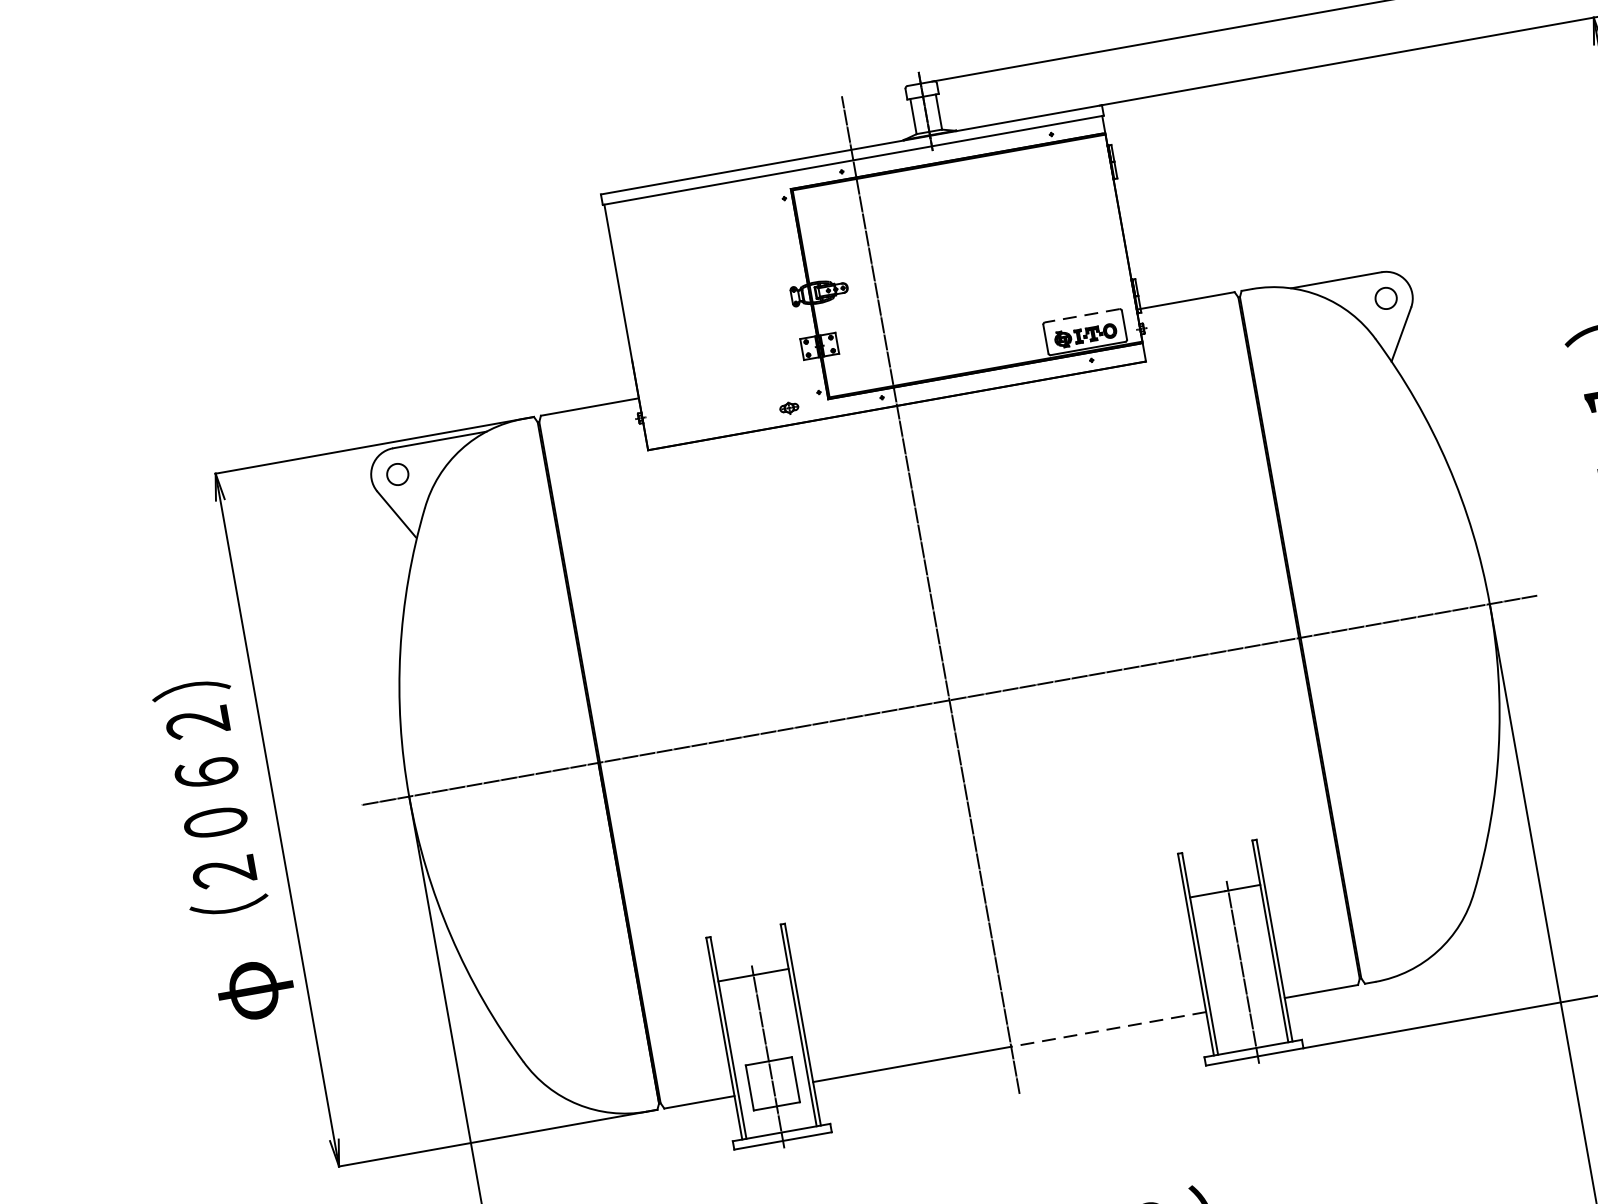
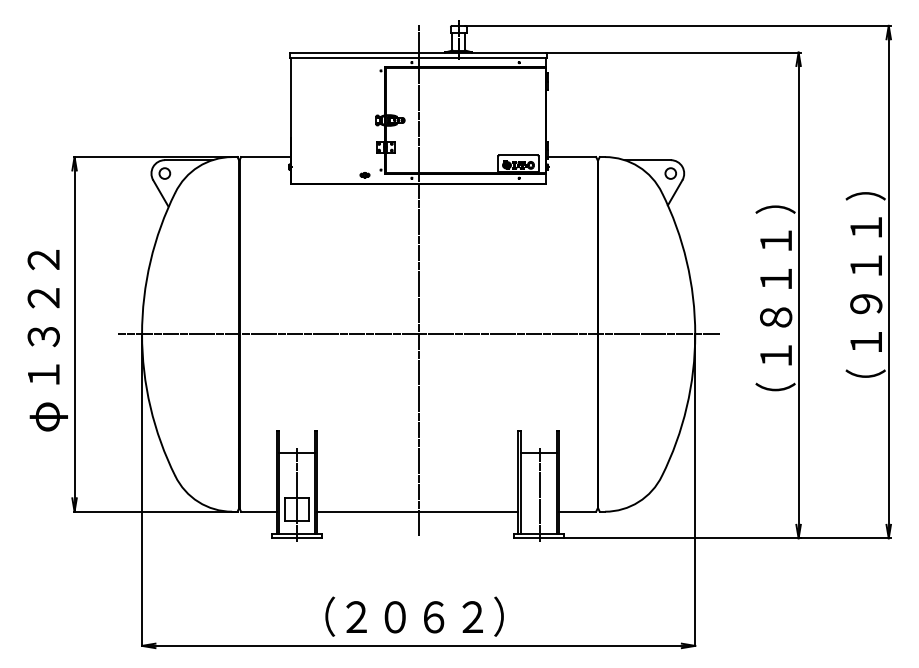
line: (1082, 316) -> (518, 155), dashed -> solid
text: (210, 797) -> (43, 317), （２０６２） -> １３２２
line: (1108, 1028) -> (468, 511), dashed -> solid

